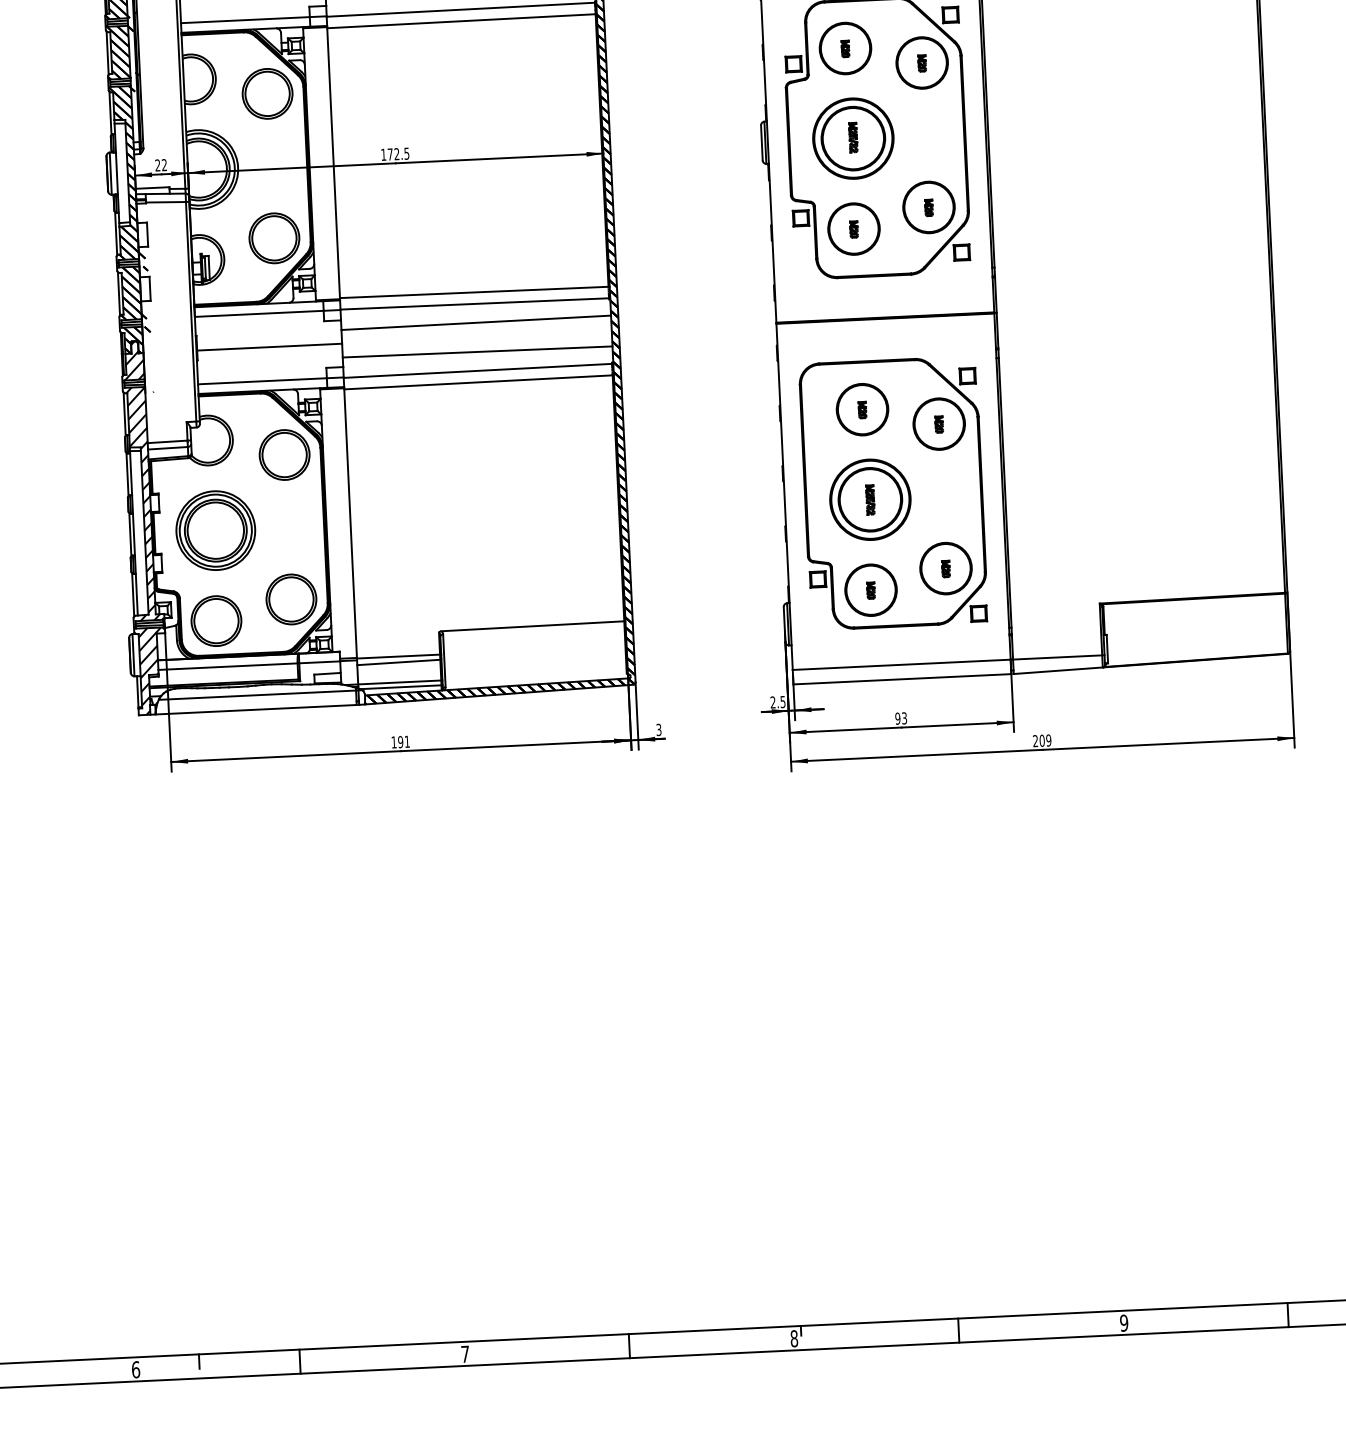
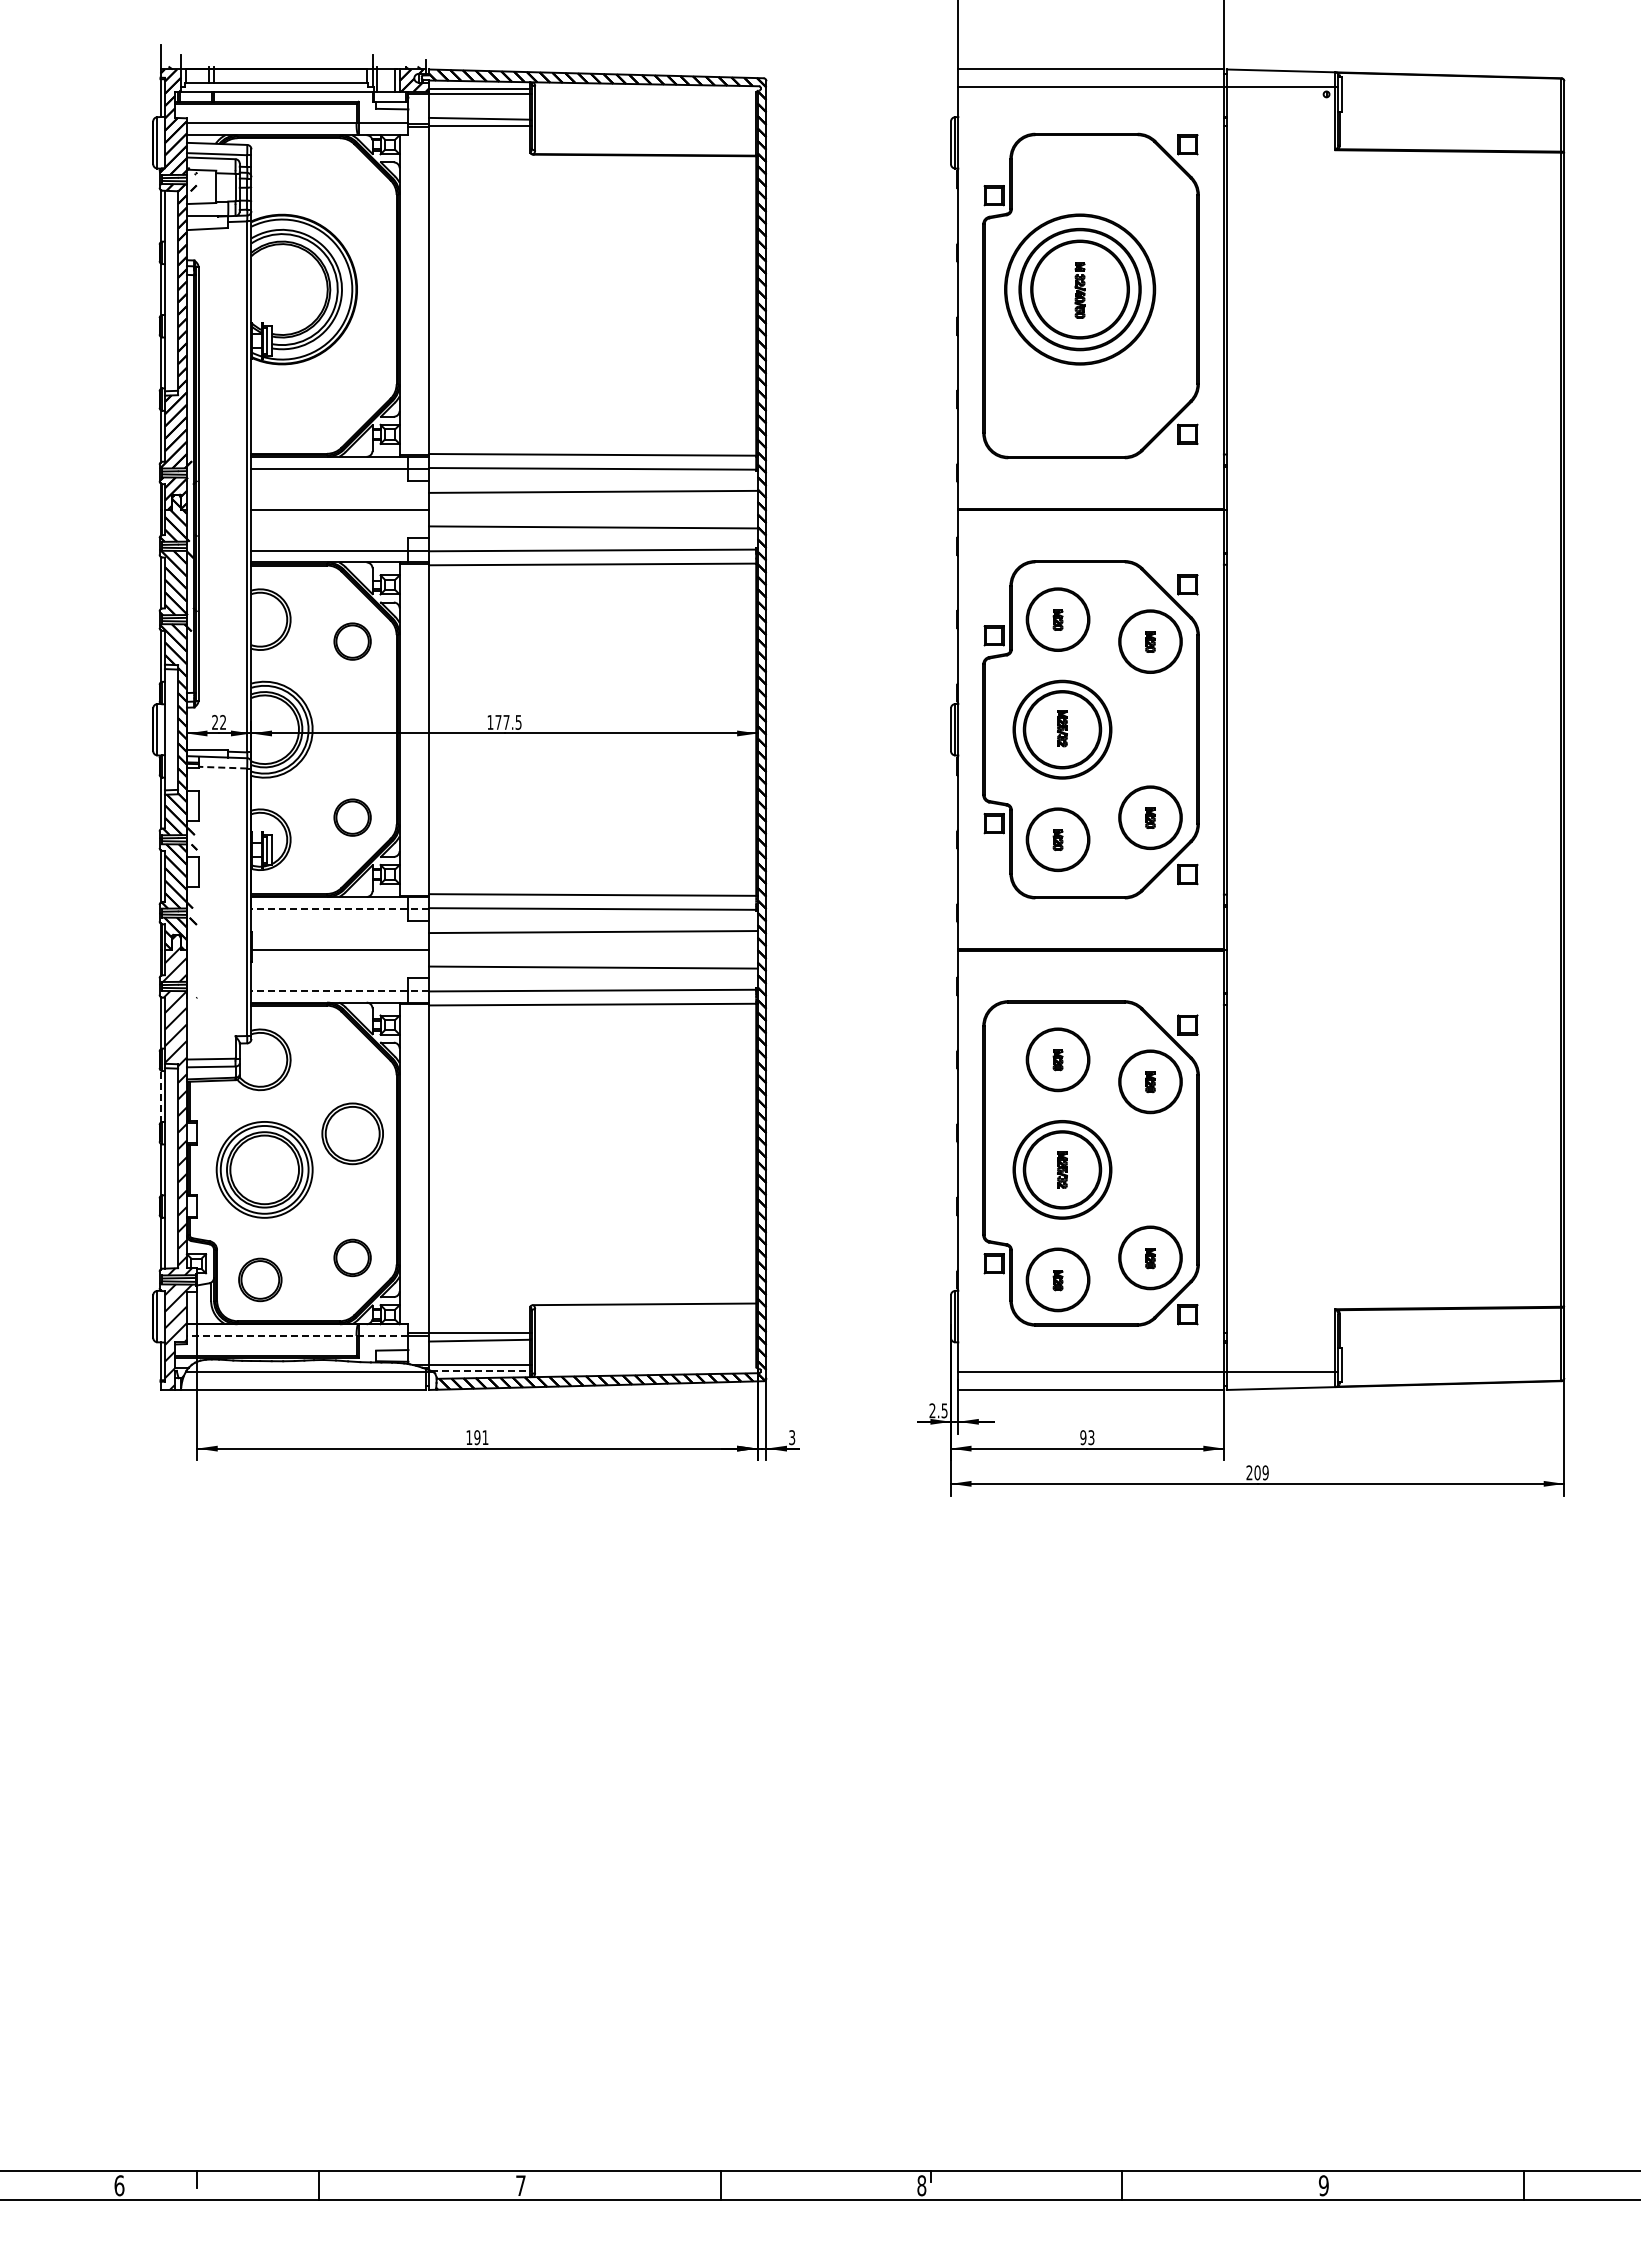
part: (267, 93) -> (352, 641), size x0.6
text: (396, 154) -> (506, 722), 172.5 -> 177.5
line: (165, 202) -> (222, 767), solid -> dashed
part: (274, 238) -> (352, 817), size x0.6
line: (267, 313) -> (340, 908), solid -> dashed
line: (271, 380) -> (340, 990), solid -> dashed
part: (284, 454) -> (352, 1133), moved
line: (127, 474) -> (160, 1096), solid -> dashed
part: (291, 599) -> (352, 1257), size x0.6
part: (216, 620) -> (260, 1279), size x0.7
line: (249, 665) -> (297, 1335), solid -> dashed
line: (401, 686) -> (481, 1370), solid -> dashed

